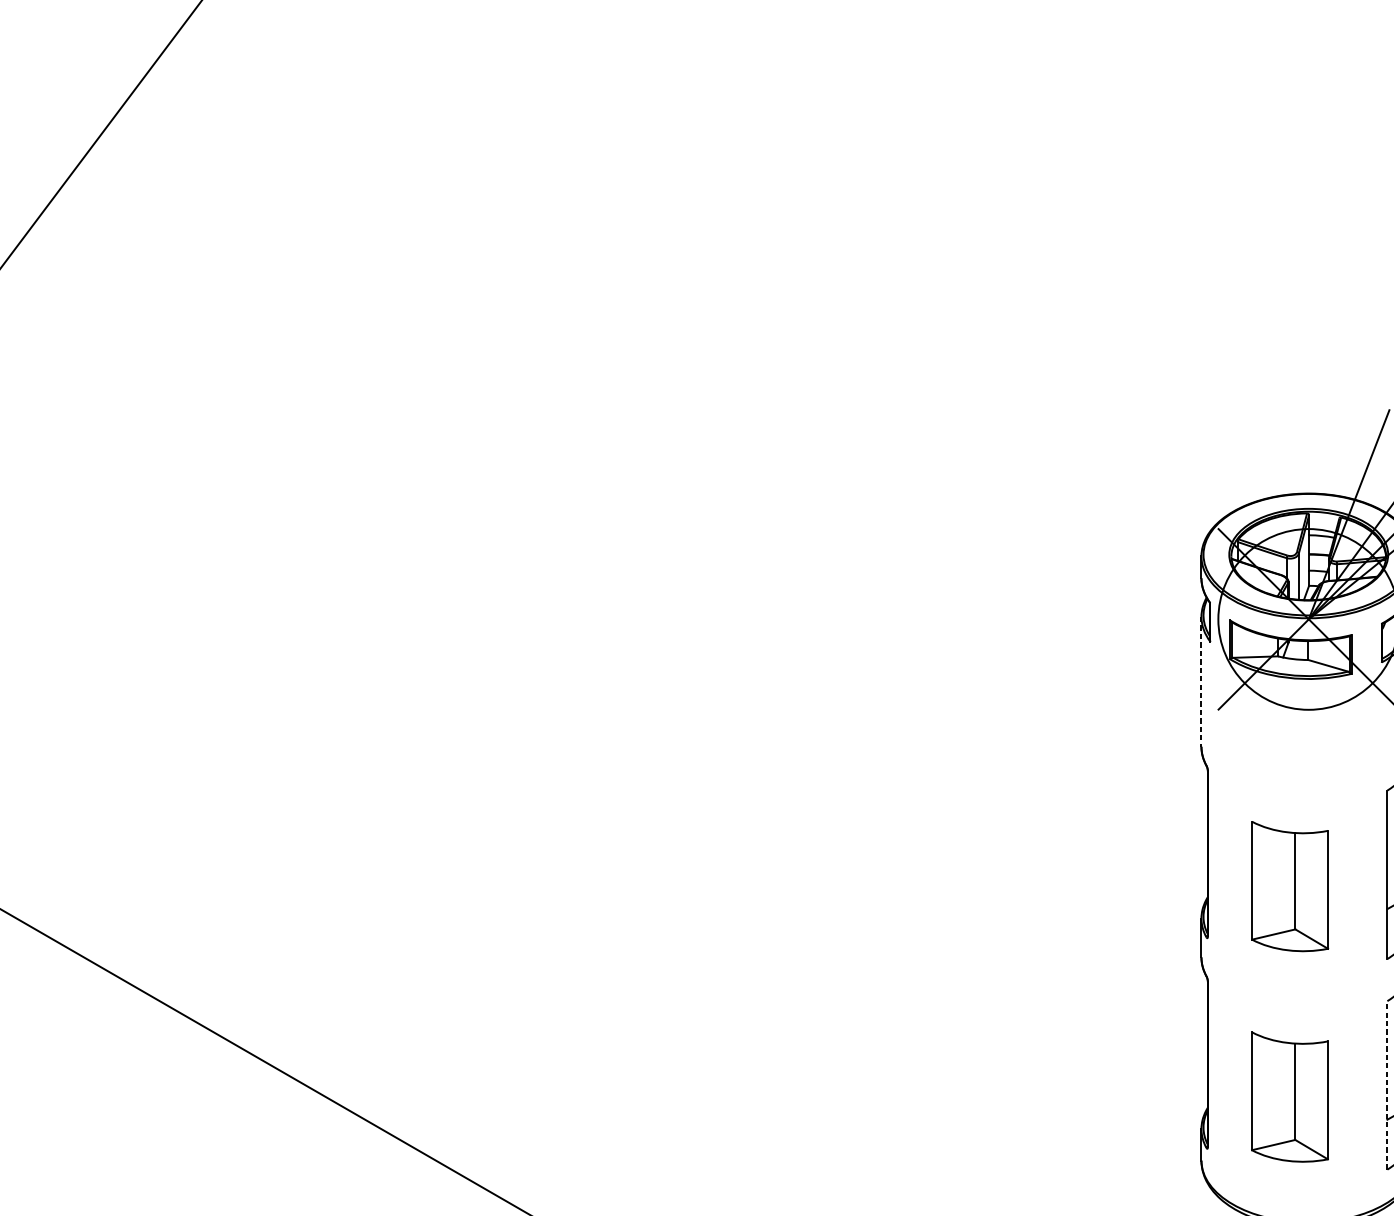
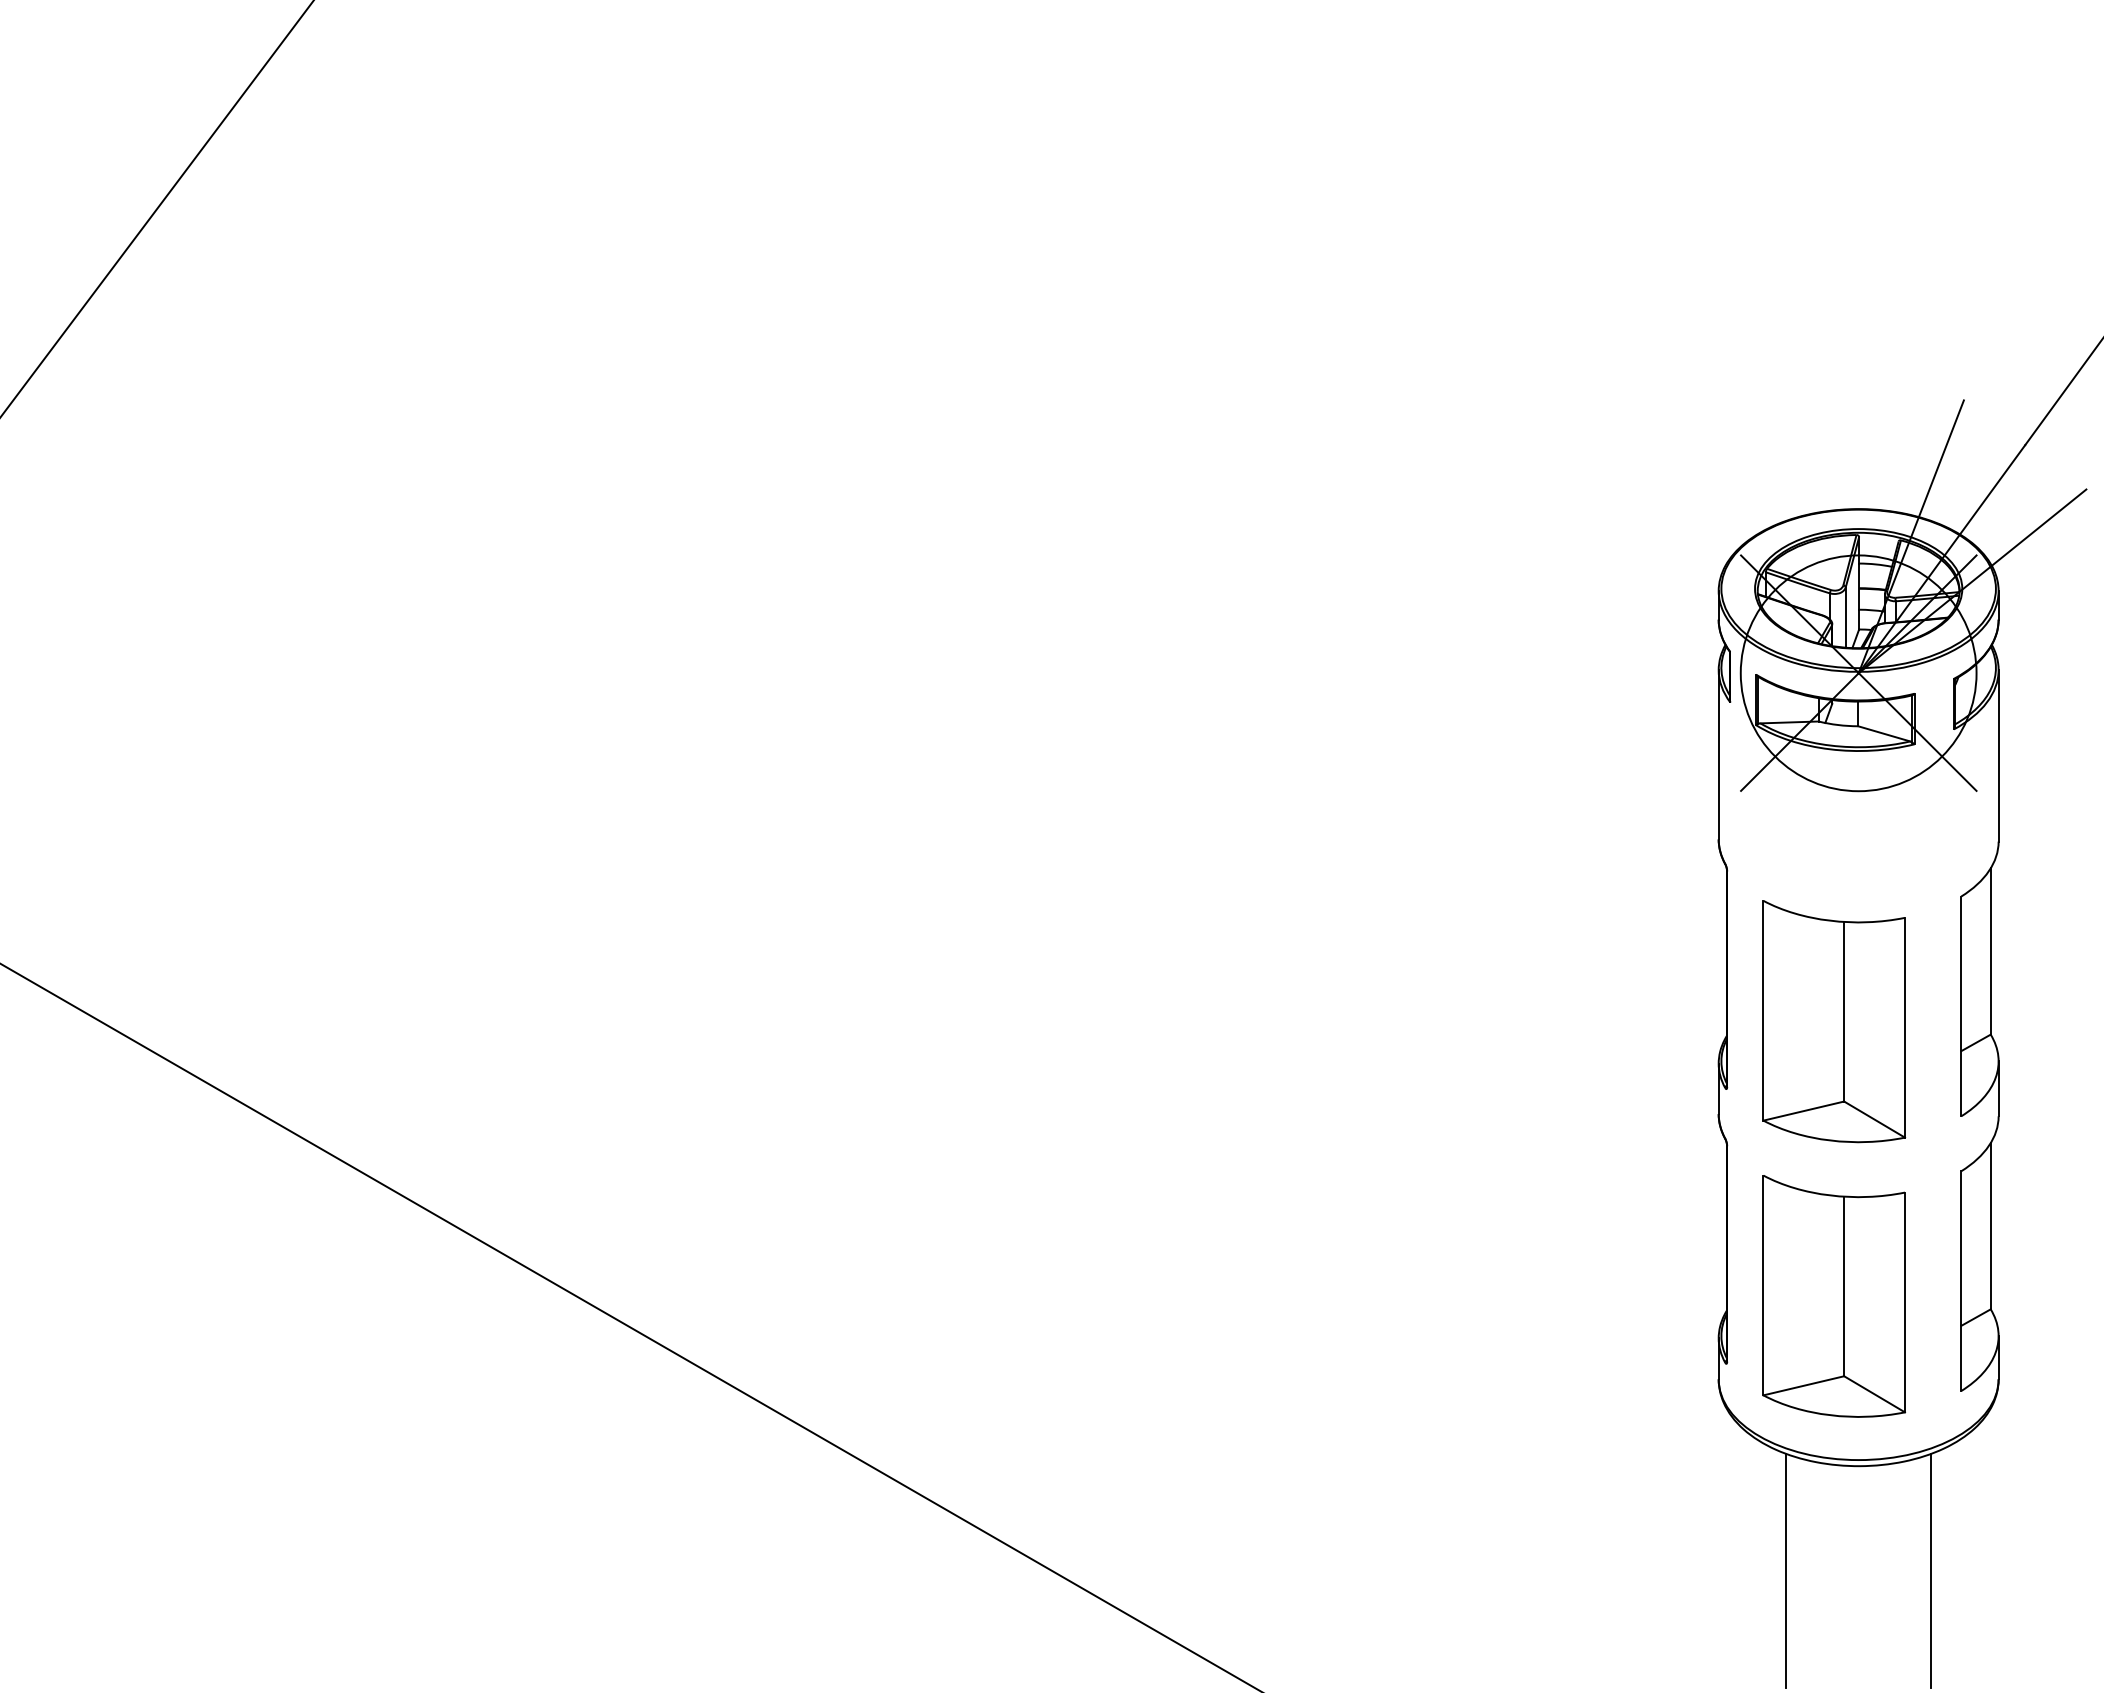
line: (1201, 681) -> (1718, 754), dashed -> solid
part: (1290, 886) -> (1834, 1021), size x1.43
line: (1387, 1085) -> (1961, 1281), dashed -> solid
part: (1289, 1097) -> (1833, 1296), size x1.43

